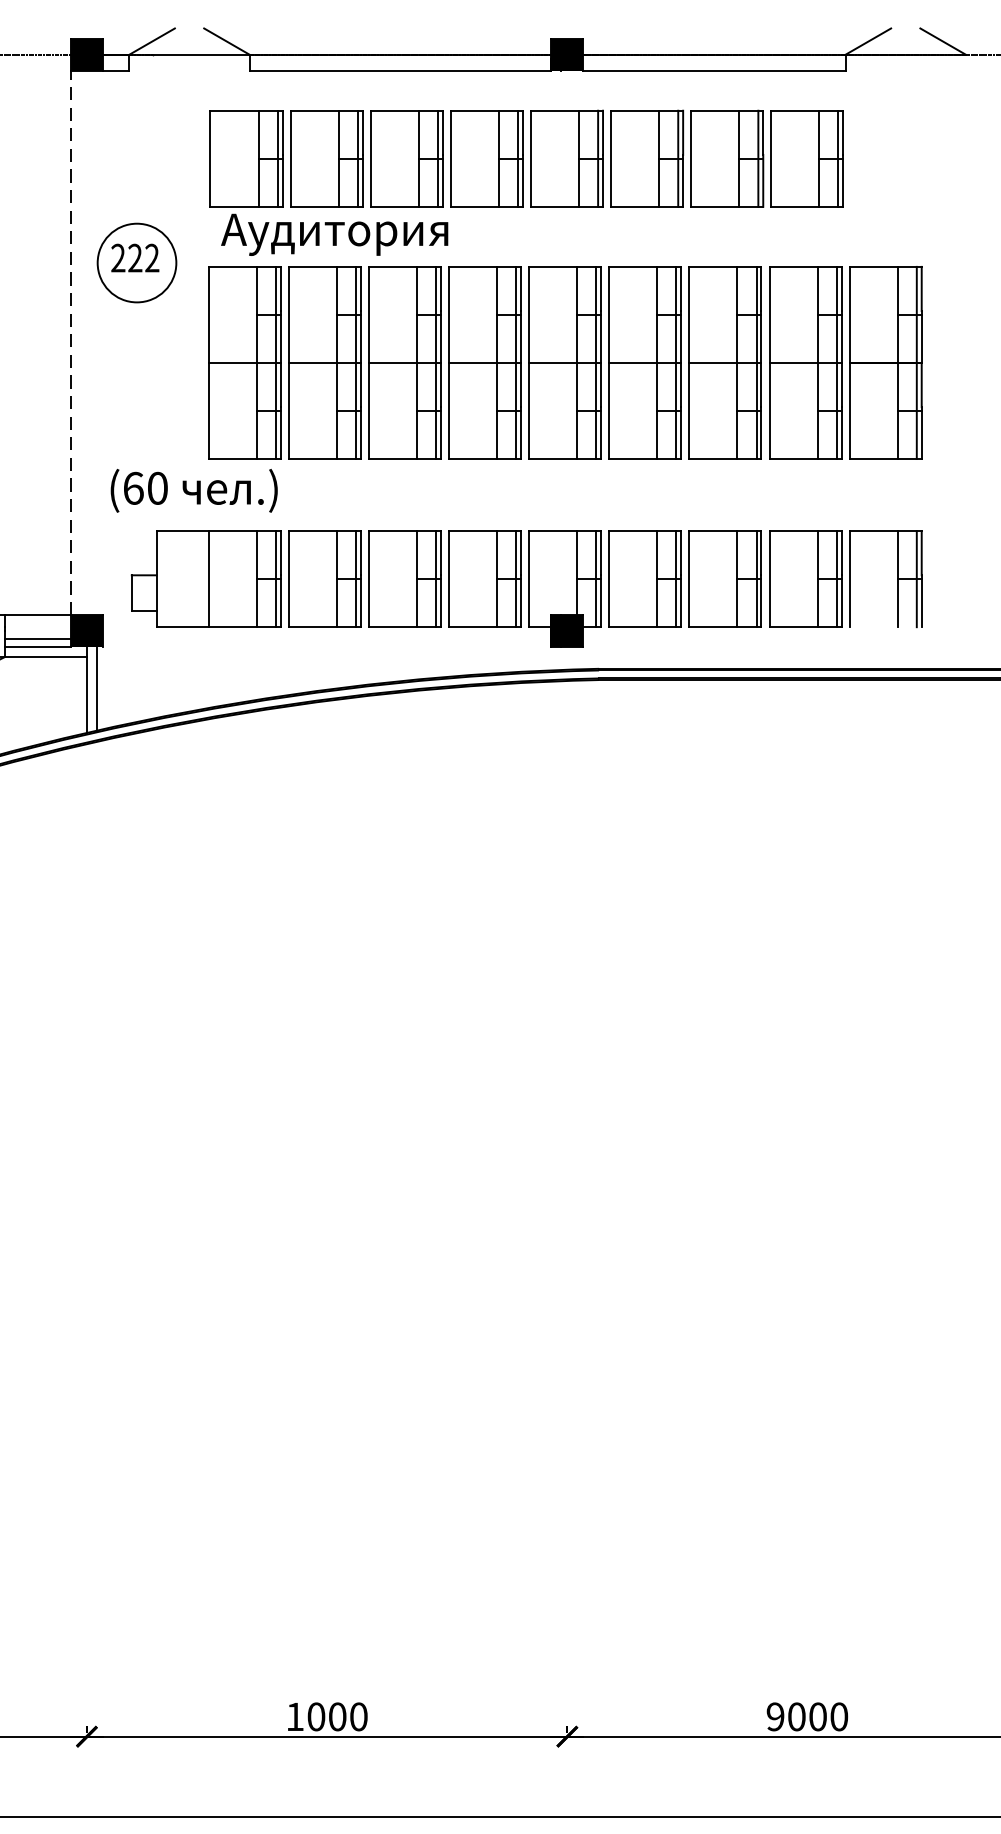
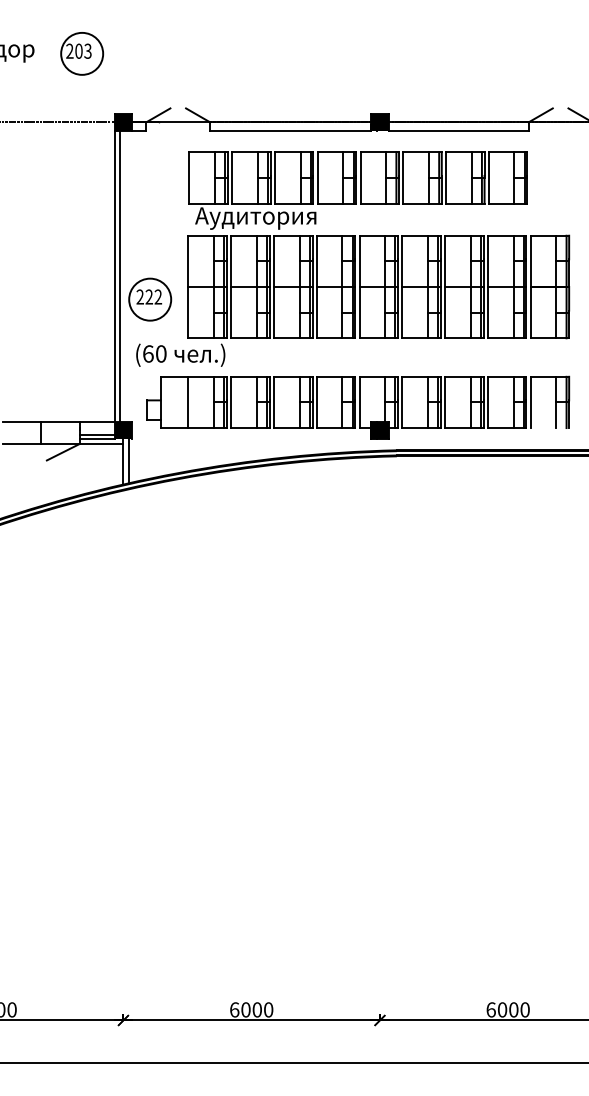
part: (137, 262) -> (150, 299), moved
line: (70, 341) -> (114, 275), dashed -> solid
line: (81, 341) -> (120, 275), added
text: (294, 1716) -> (234, 1009), 1000 -> 6000
text: (774, 1716) -> (490, 1009), 9000 -> 6000

